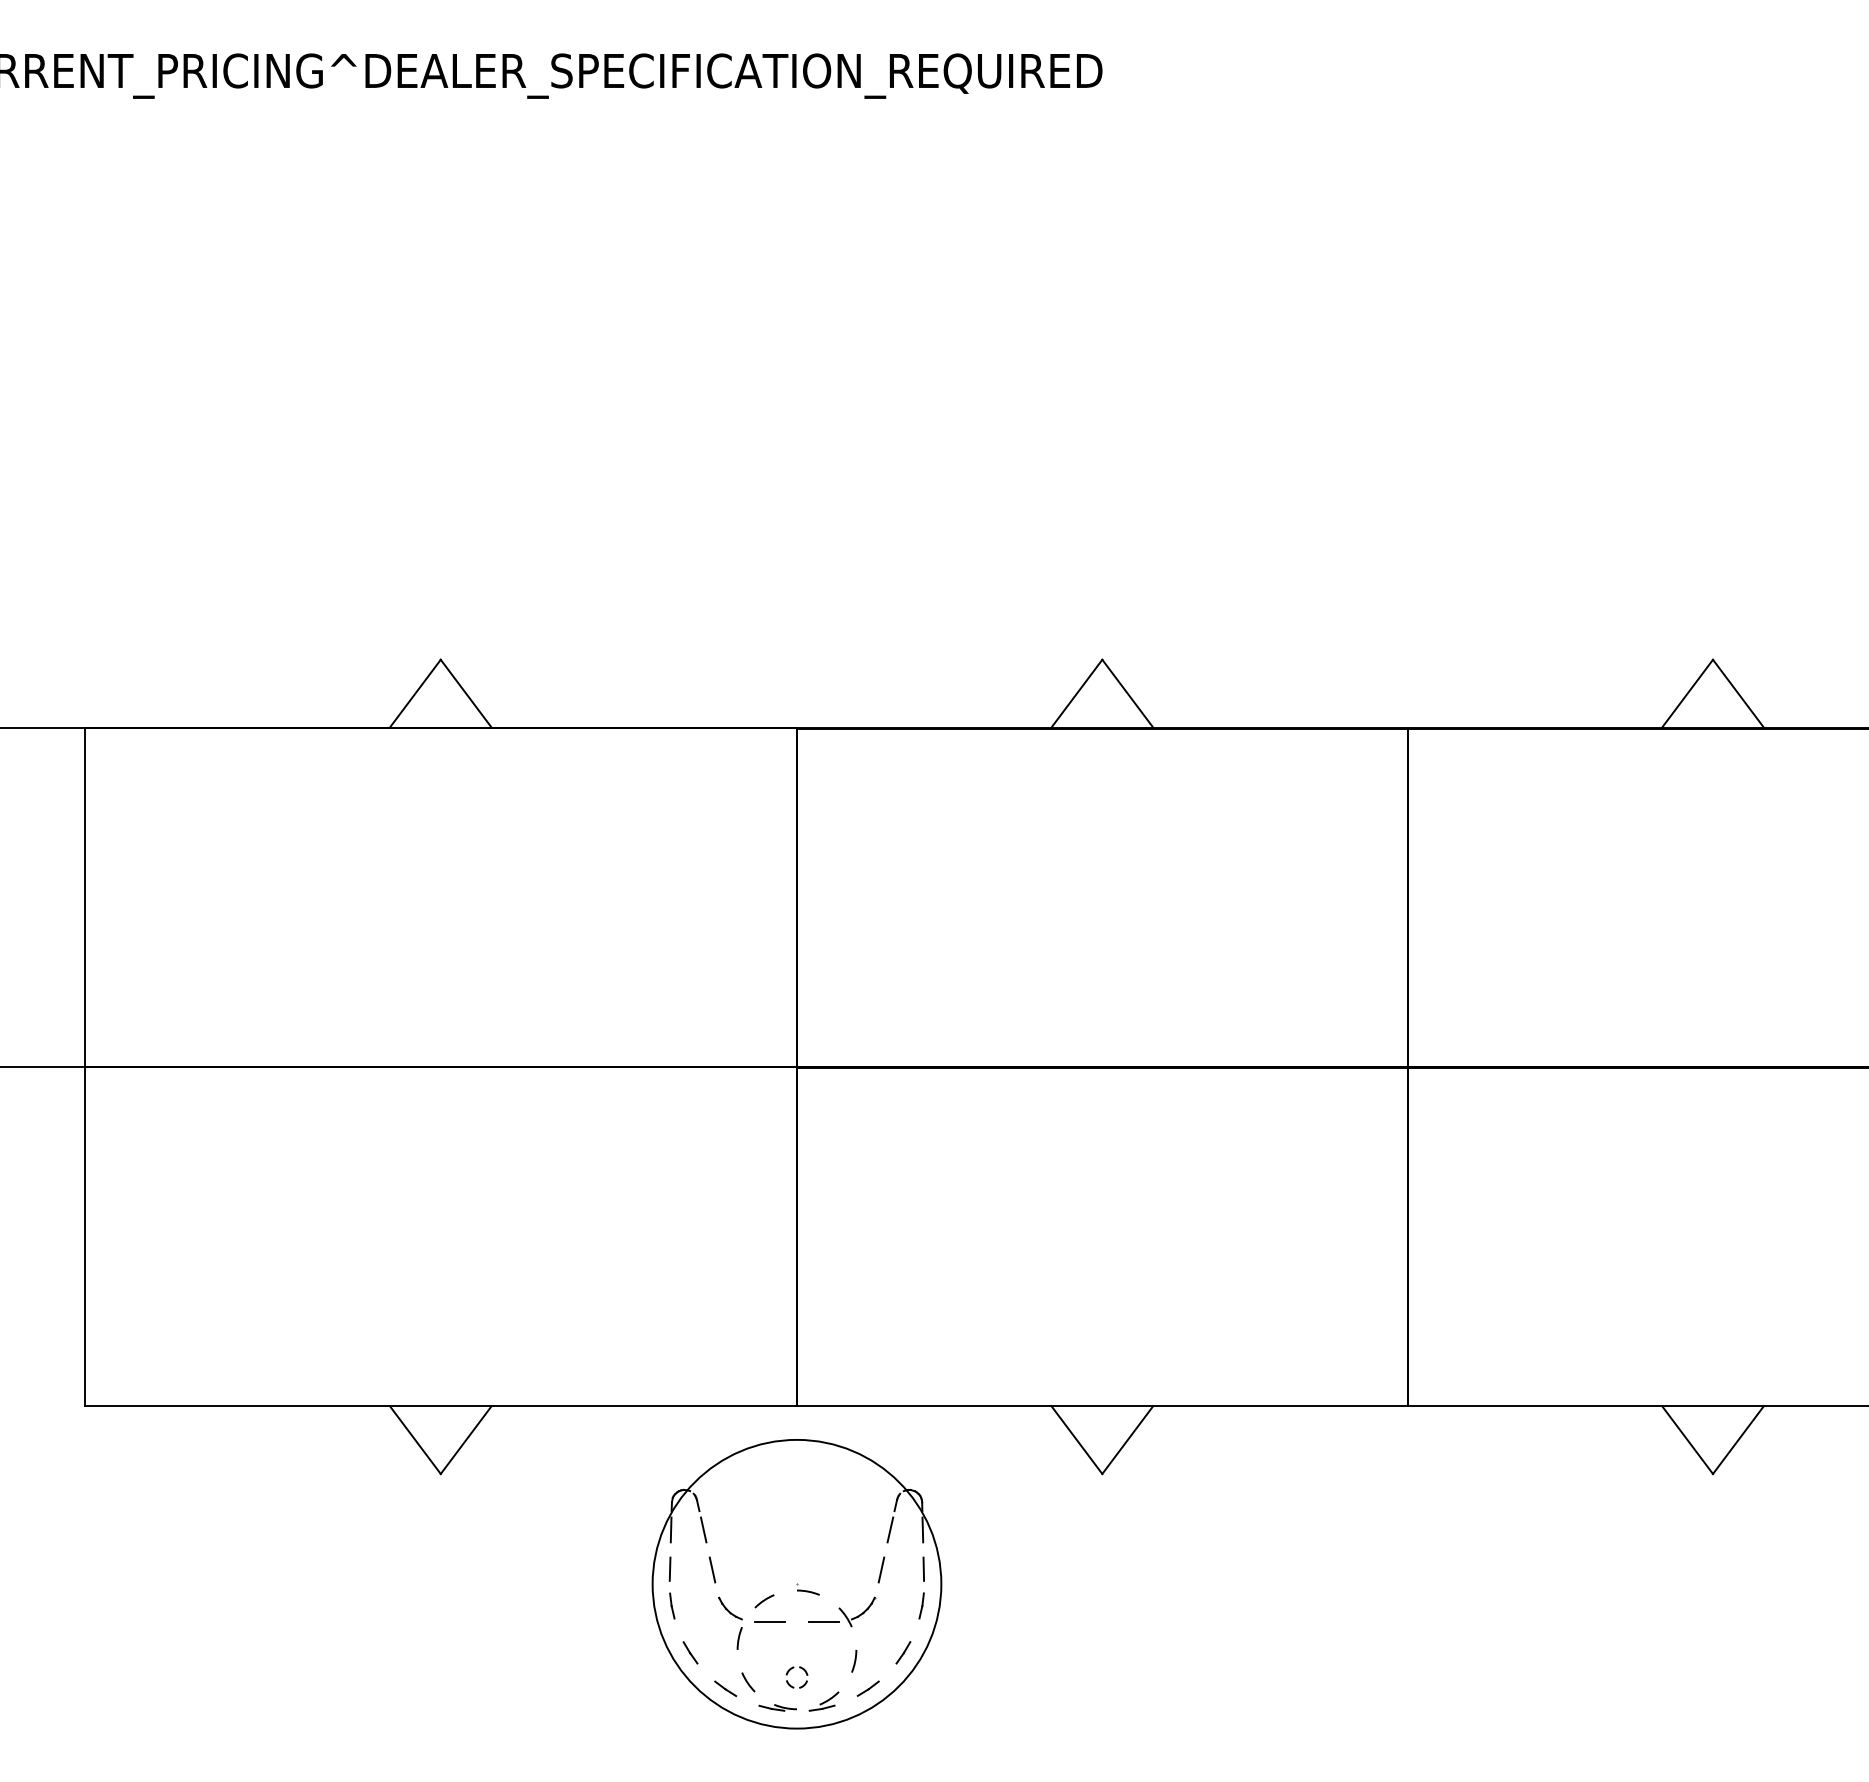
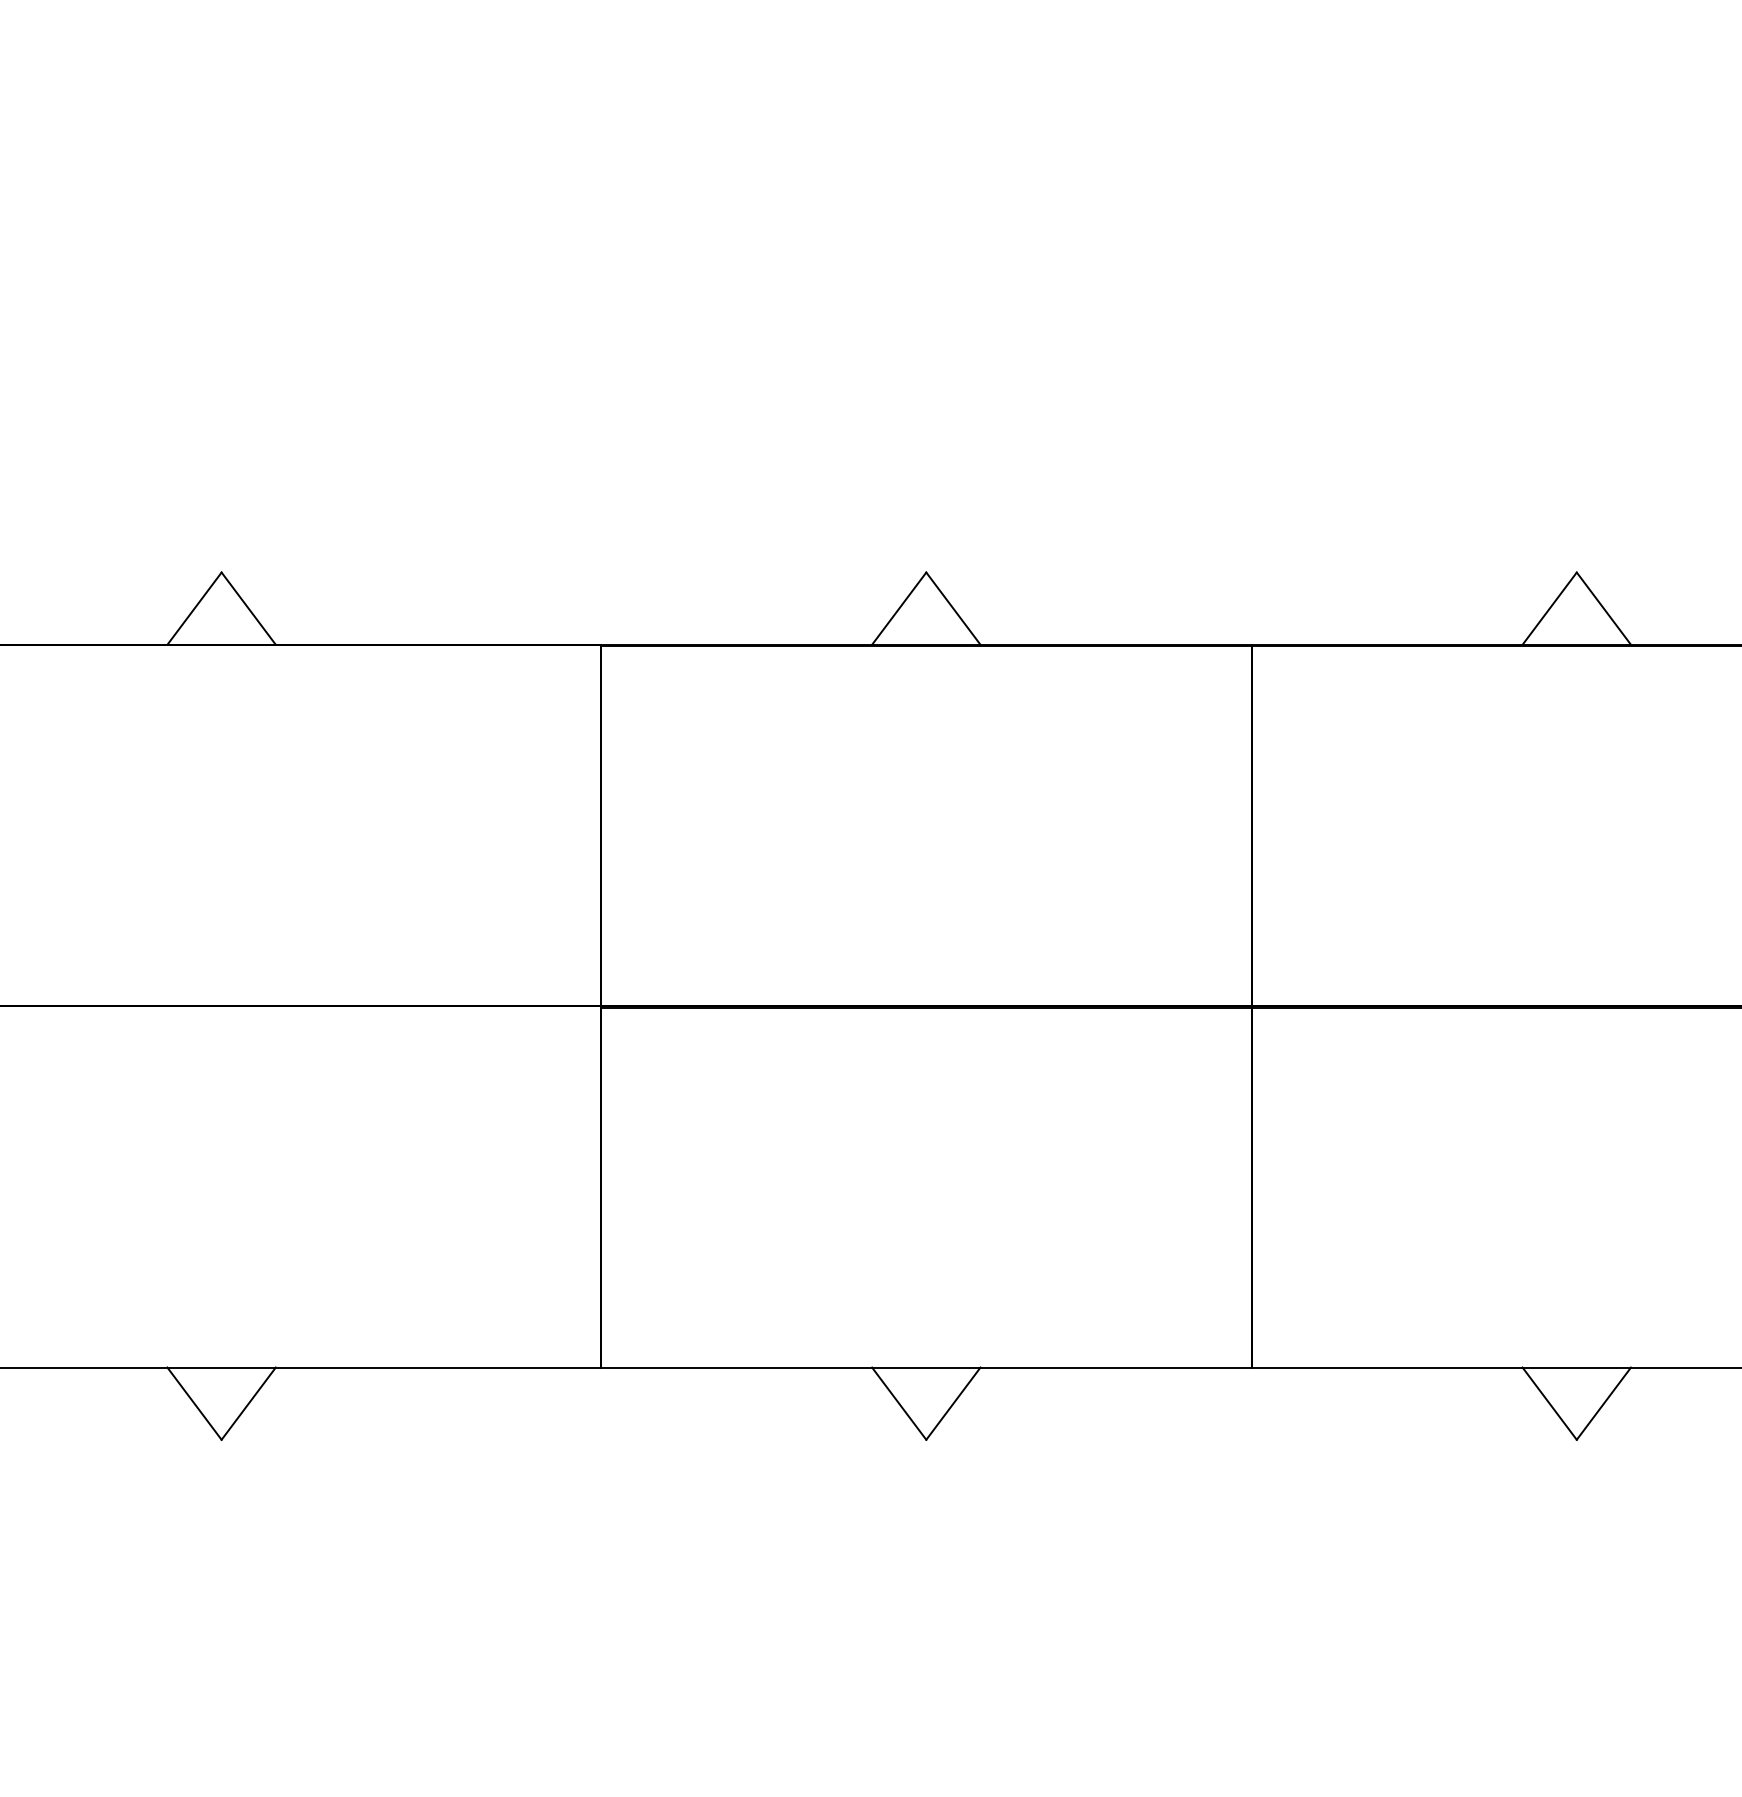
part: (796, 1584) -> (600, 1557), removed

